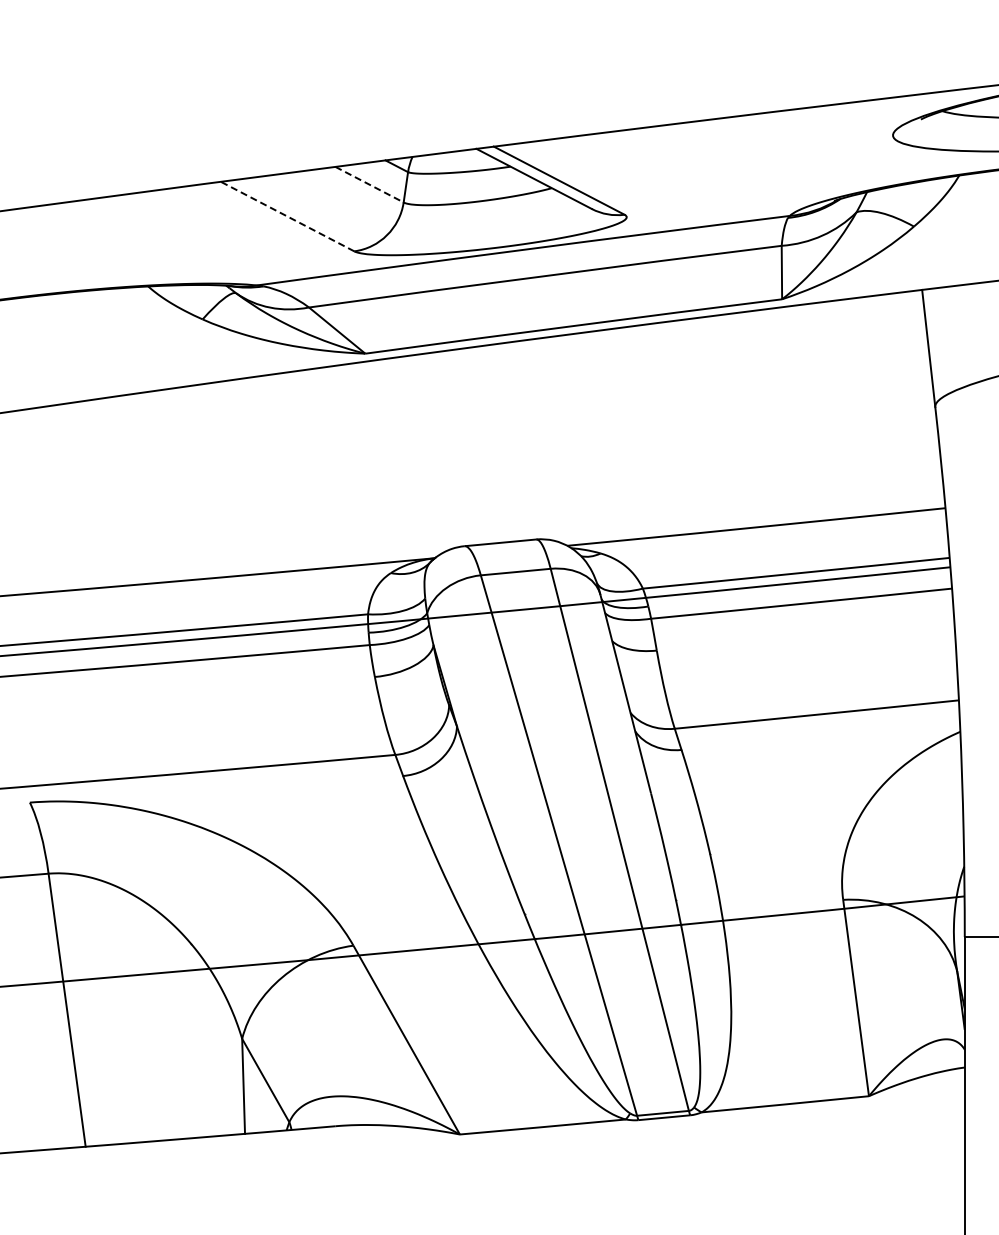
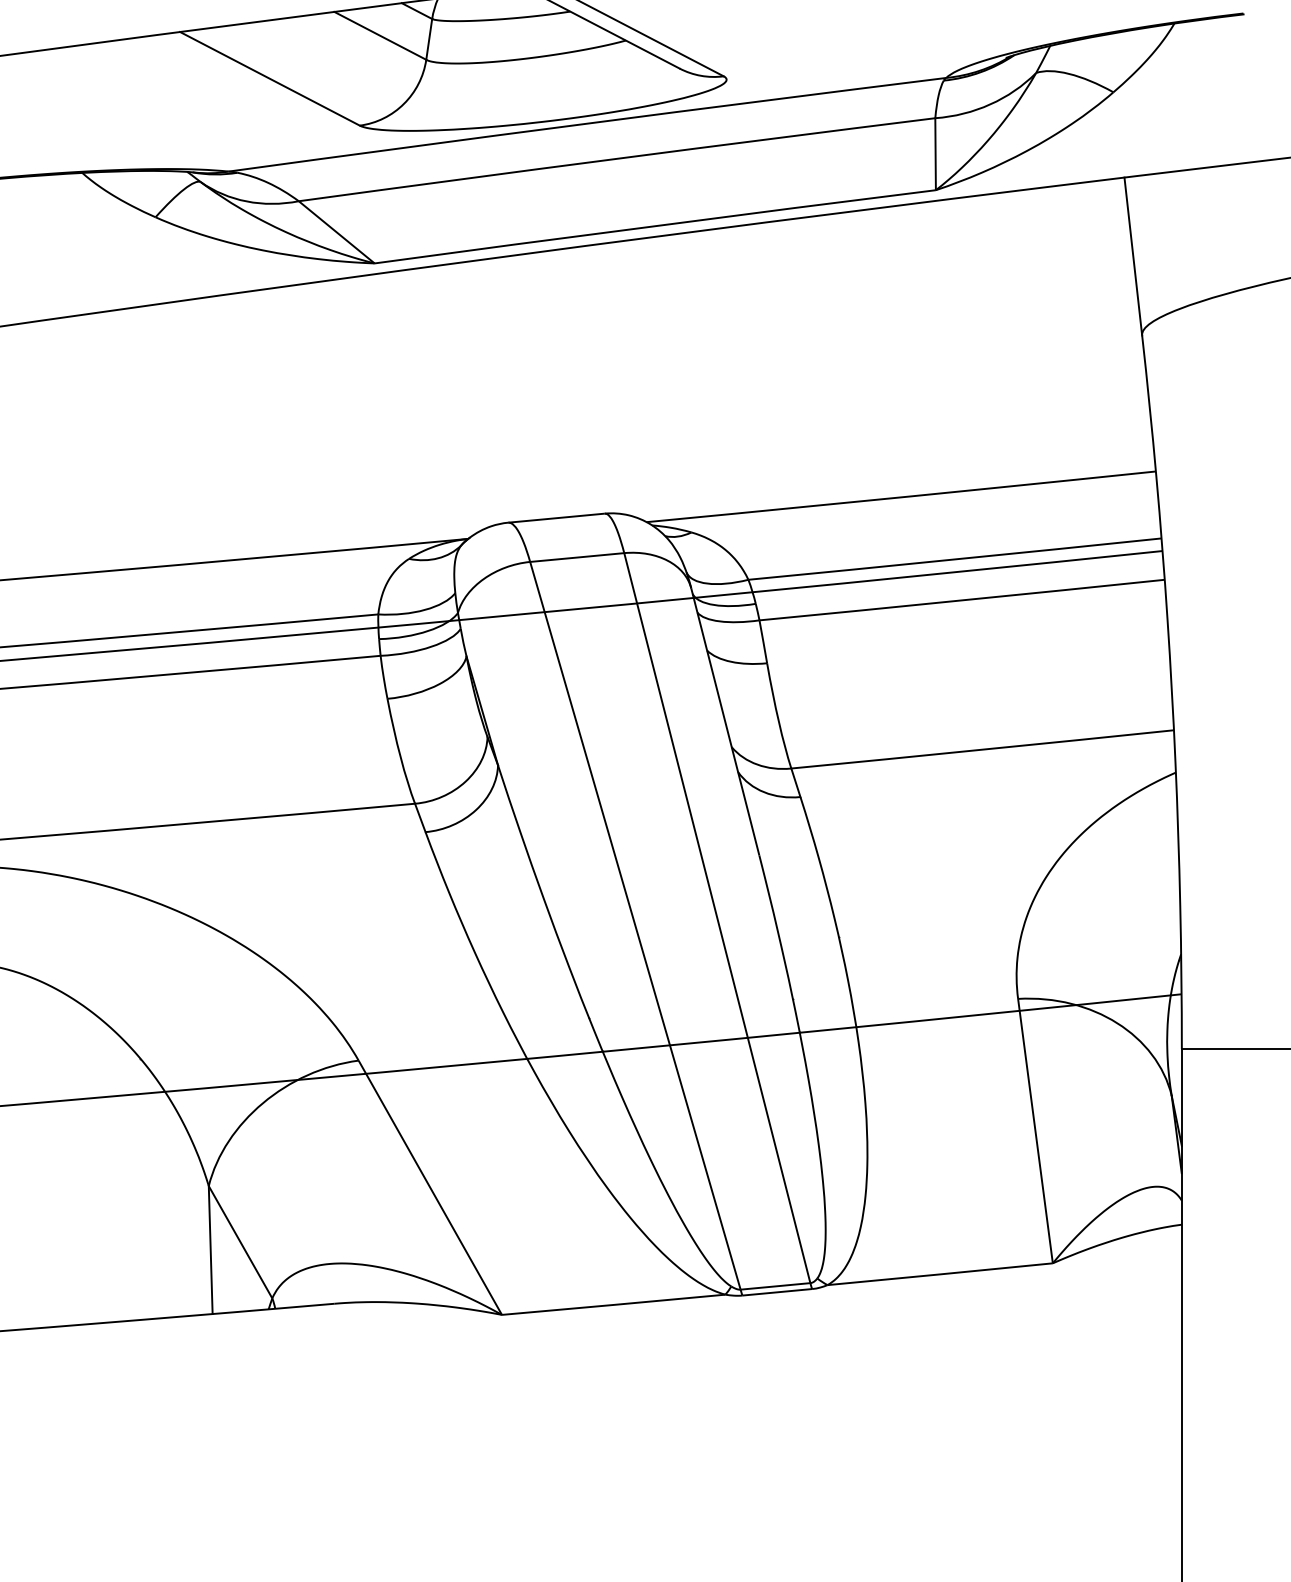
line: (369, 184) -> (380, 35), dashed -> solid
line: (287, 216) -> (269, 78), dashed -> solid

